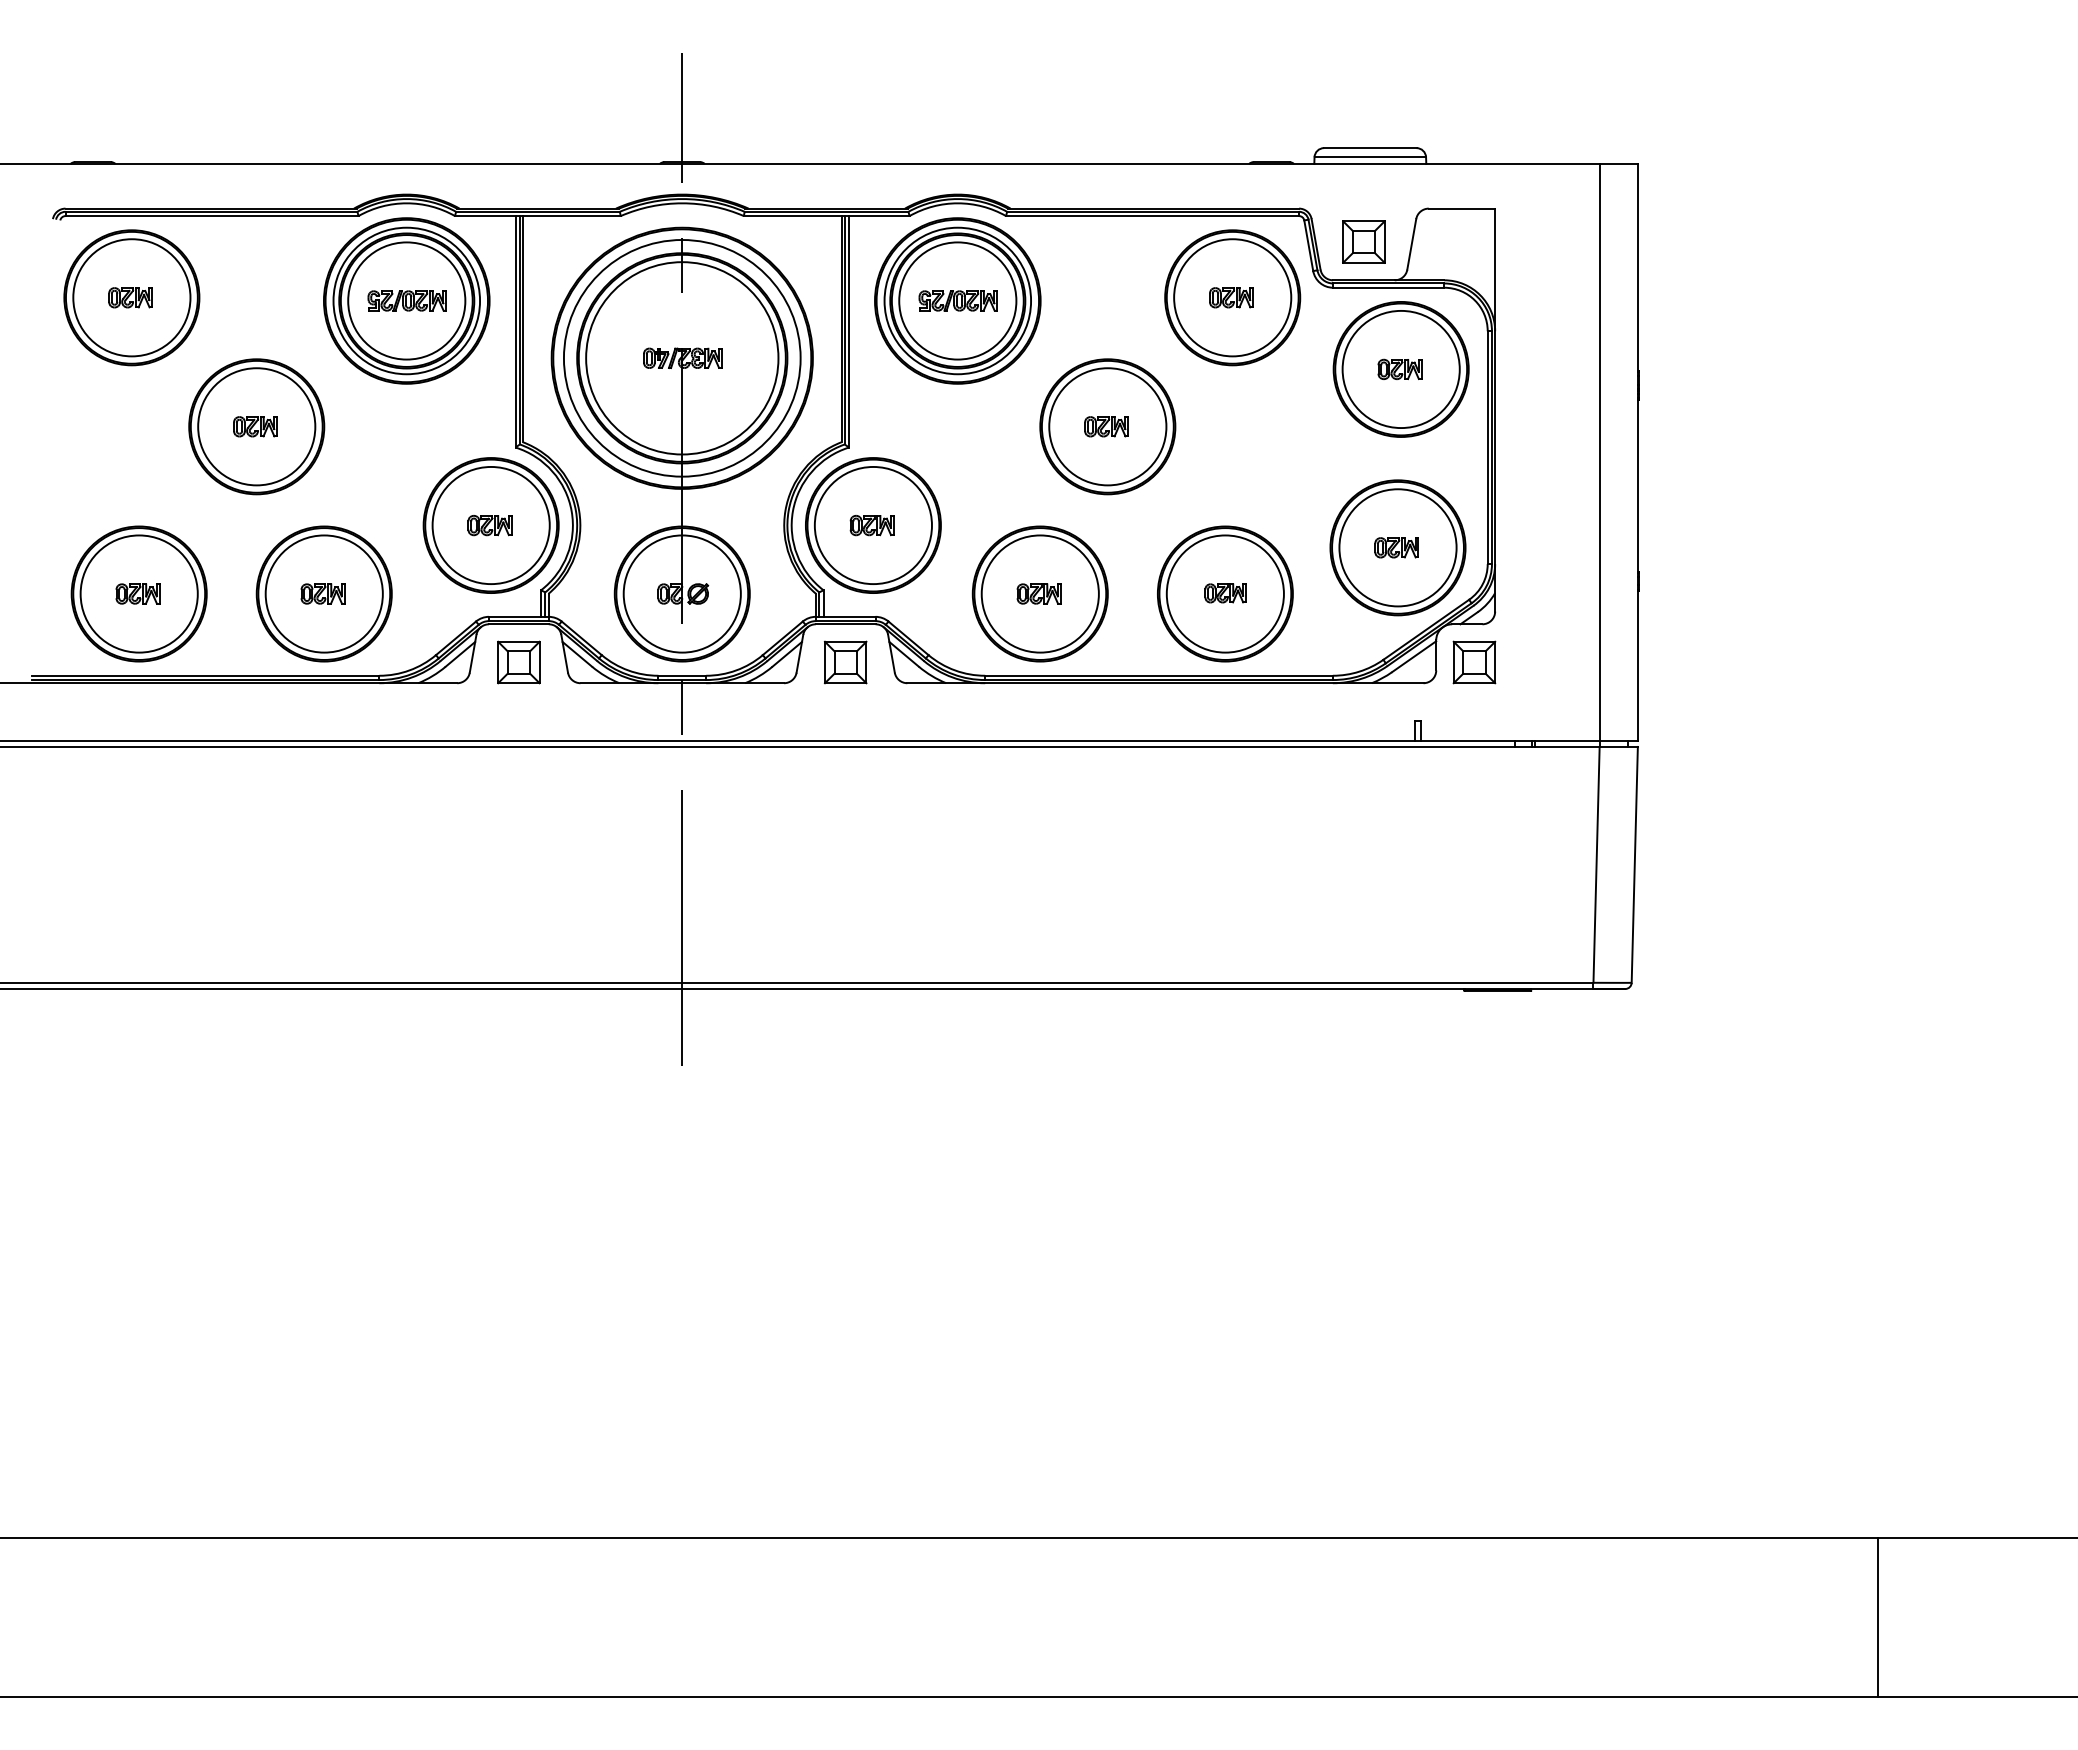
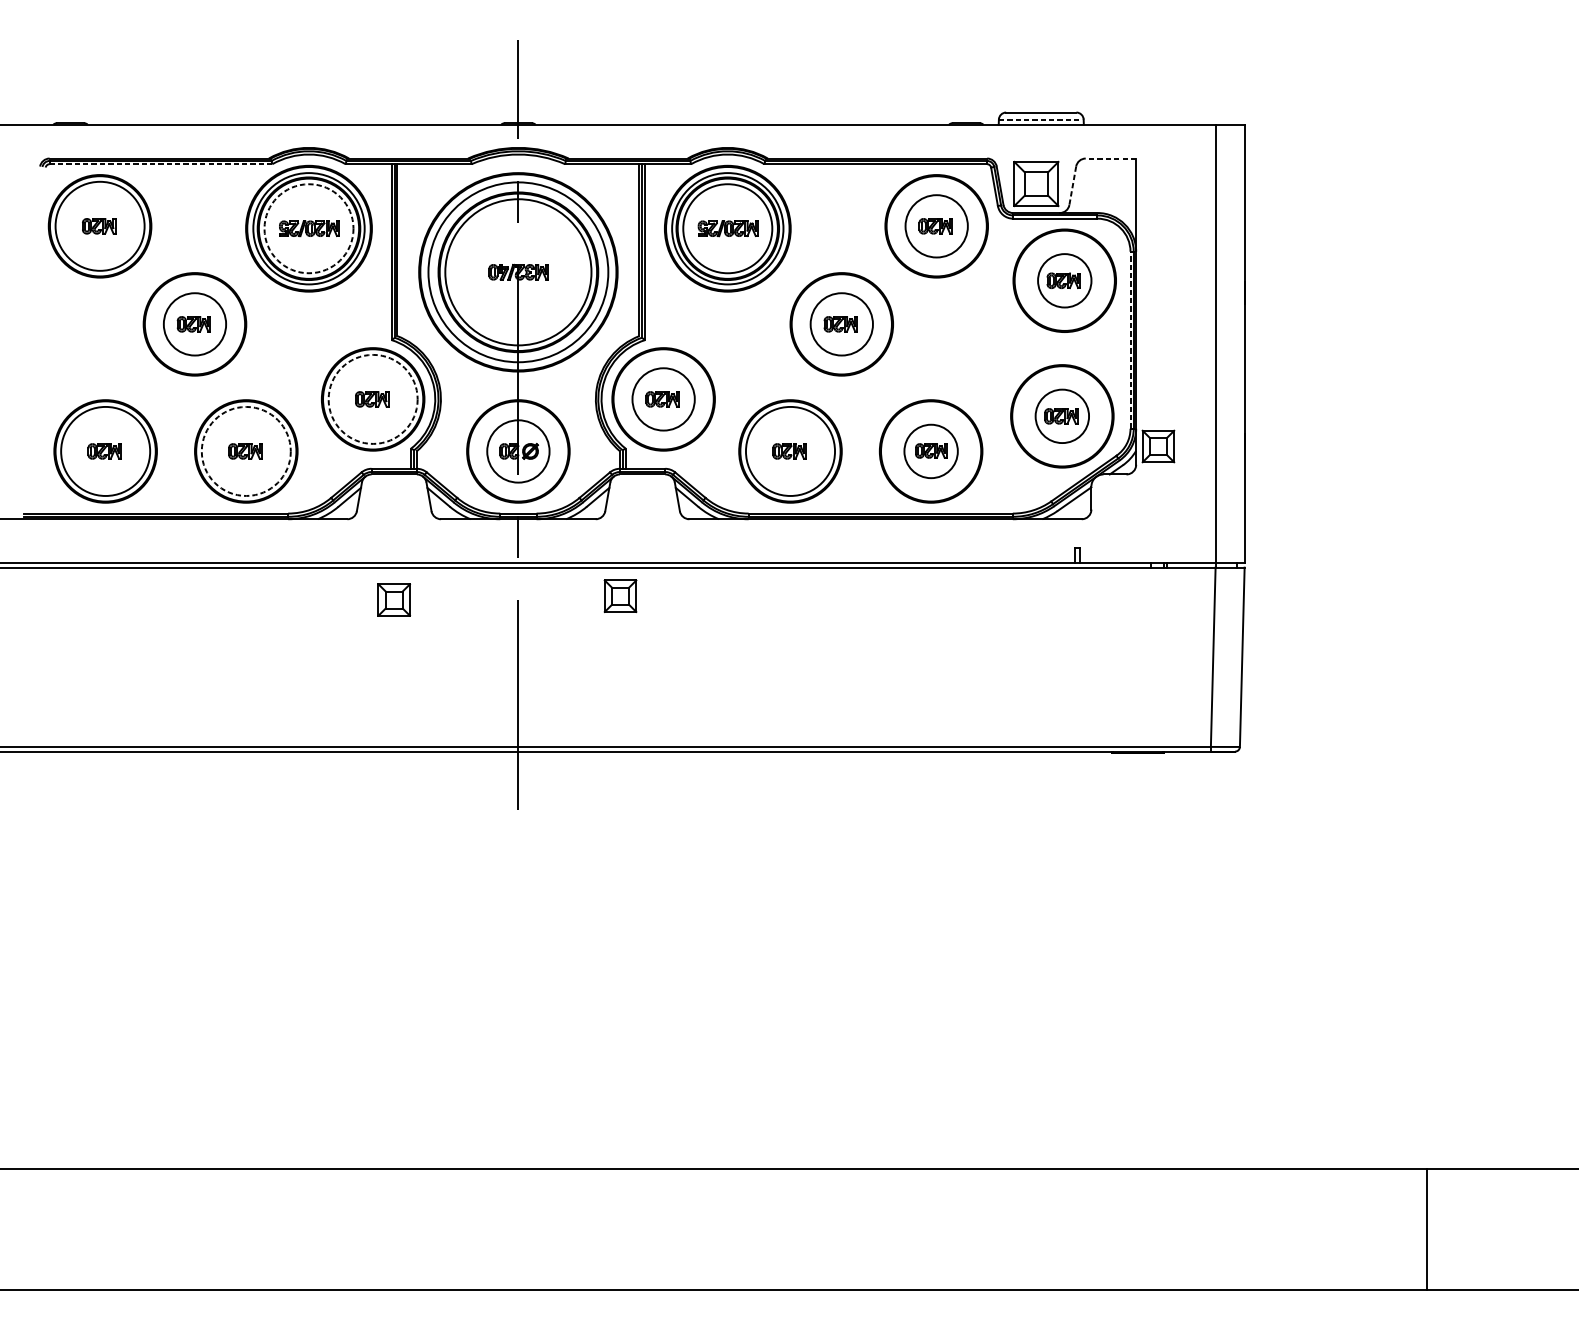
line: (1370, 157) -> (1041, 119), solid -> dashed
line: (1461, 208) -> (1110, 158), solid -> dashed
line: (212, 216) -> (161, 164), solid -> dashed
part: (1363, 241) -> (1036, 183), size x1.4
line: (1411, 244) -> (1072, 185), solid -> dashed
circle: (1232, 297) -> (936, 226), size x0.7
circle: (406, 300) -> (308, 228), solid -> dashed
circle: (1400, 369) -> (1064, 280), size x0.6
circle: (256, 426) -> (194, 324), size x0.7
circle: (1107, 426) -> (841, 324), size x0.7
line: (1487, 447) -> (1130, 340), solid -> dashed
circle: (490, 525) -> (372, 399), solid -> dashed
circle: (872, 525) -> (662, 399), size x0.7
circle: (1397, 547) -> (1061, 416), size x0.6
circle: (323, 593) -> (245, 451), solid -> dashed
circle: (681, 593) -> (517, 451), size x0.7
circle: (1224, 593) -> (930, 451), size x0.6
part: (518, 662) -> (393, 600), moved
part: (845, 662) -> (620, 596), moved
part: (1474, 662) -> (1158, 446), moved

